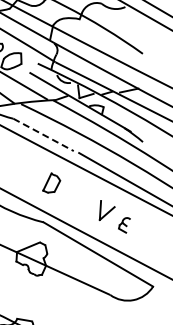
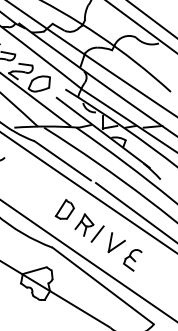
line: (44, 135) -> (63, 161), dashed -> solid
part: (77, 197) -> (89, 227), added
part: (124, 225) -> (132, 260), size x1.43

